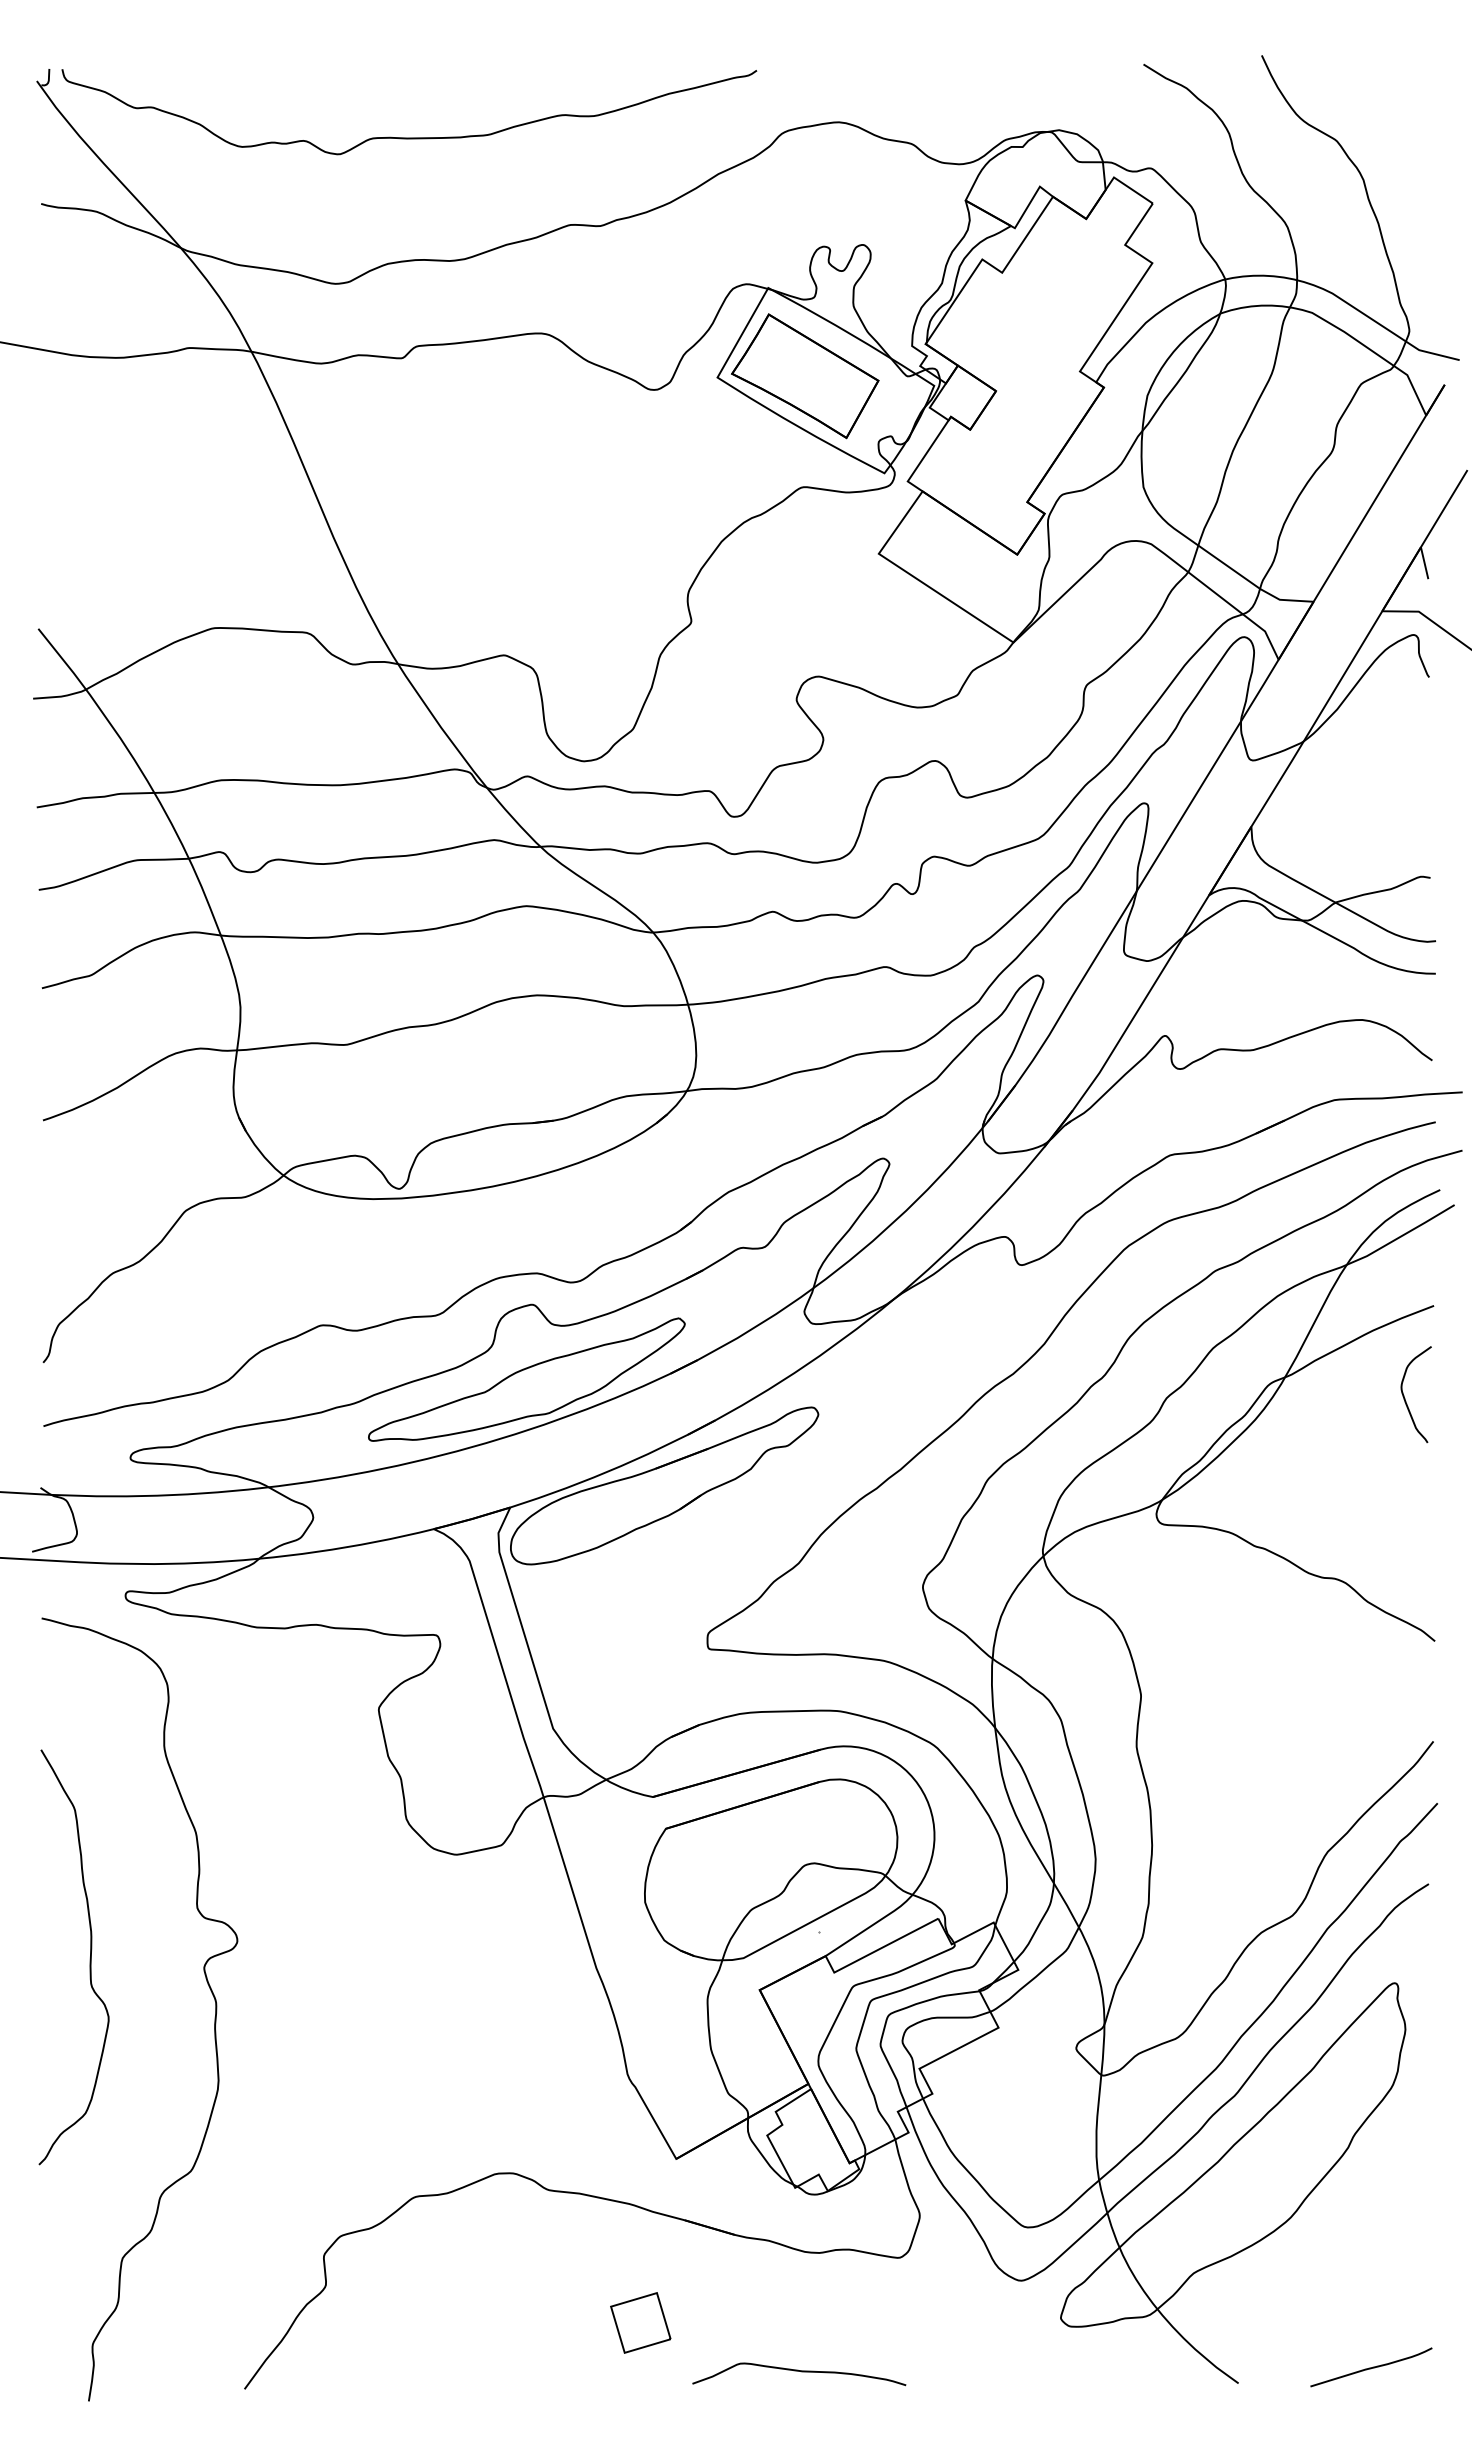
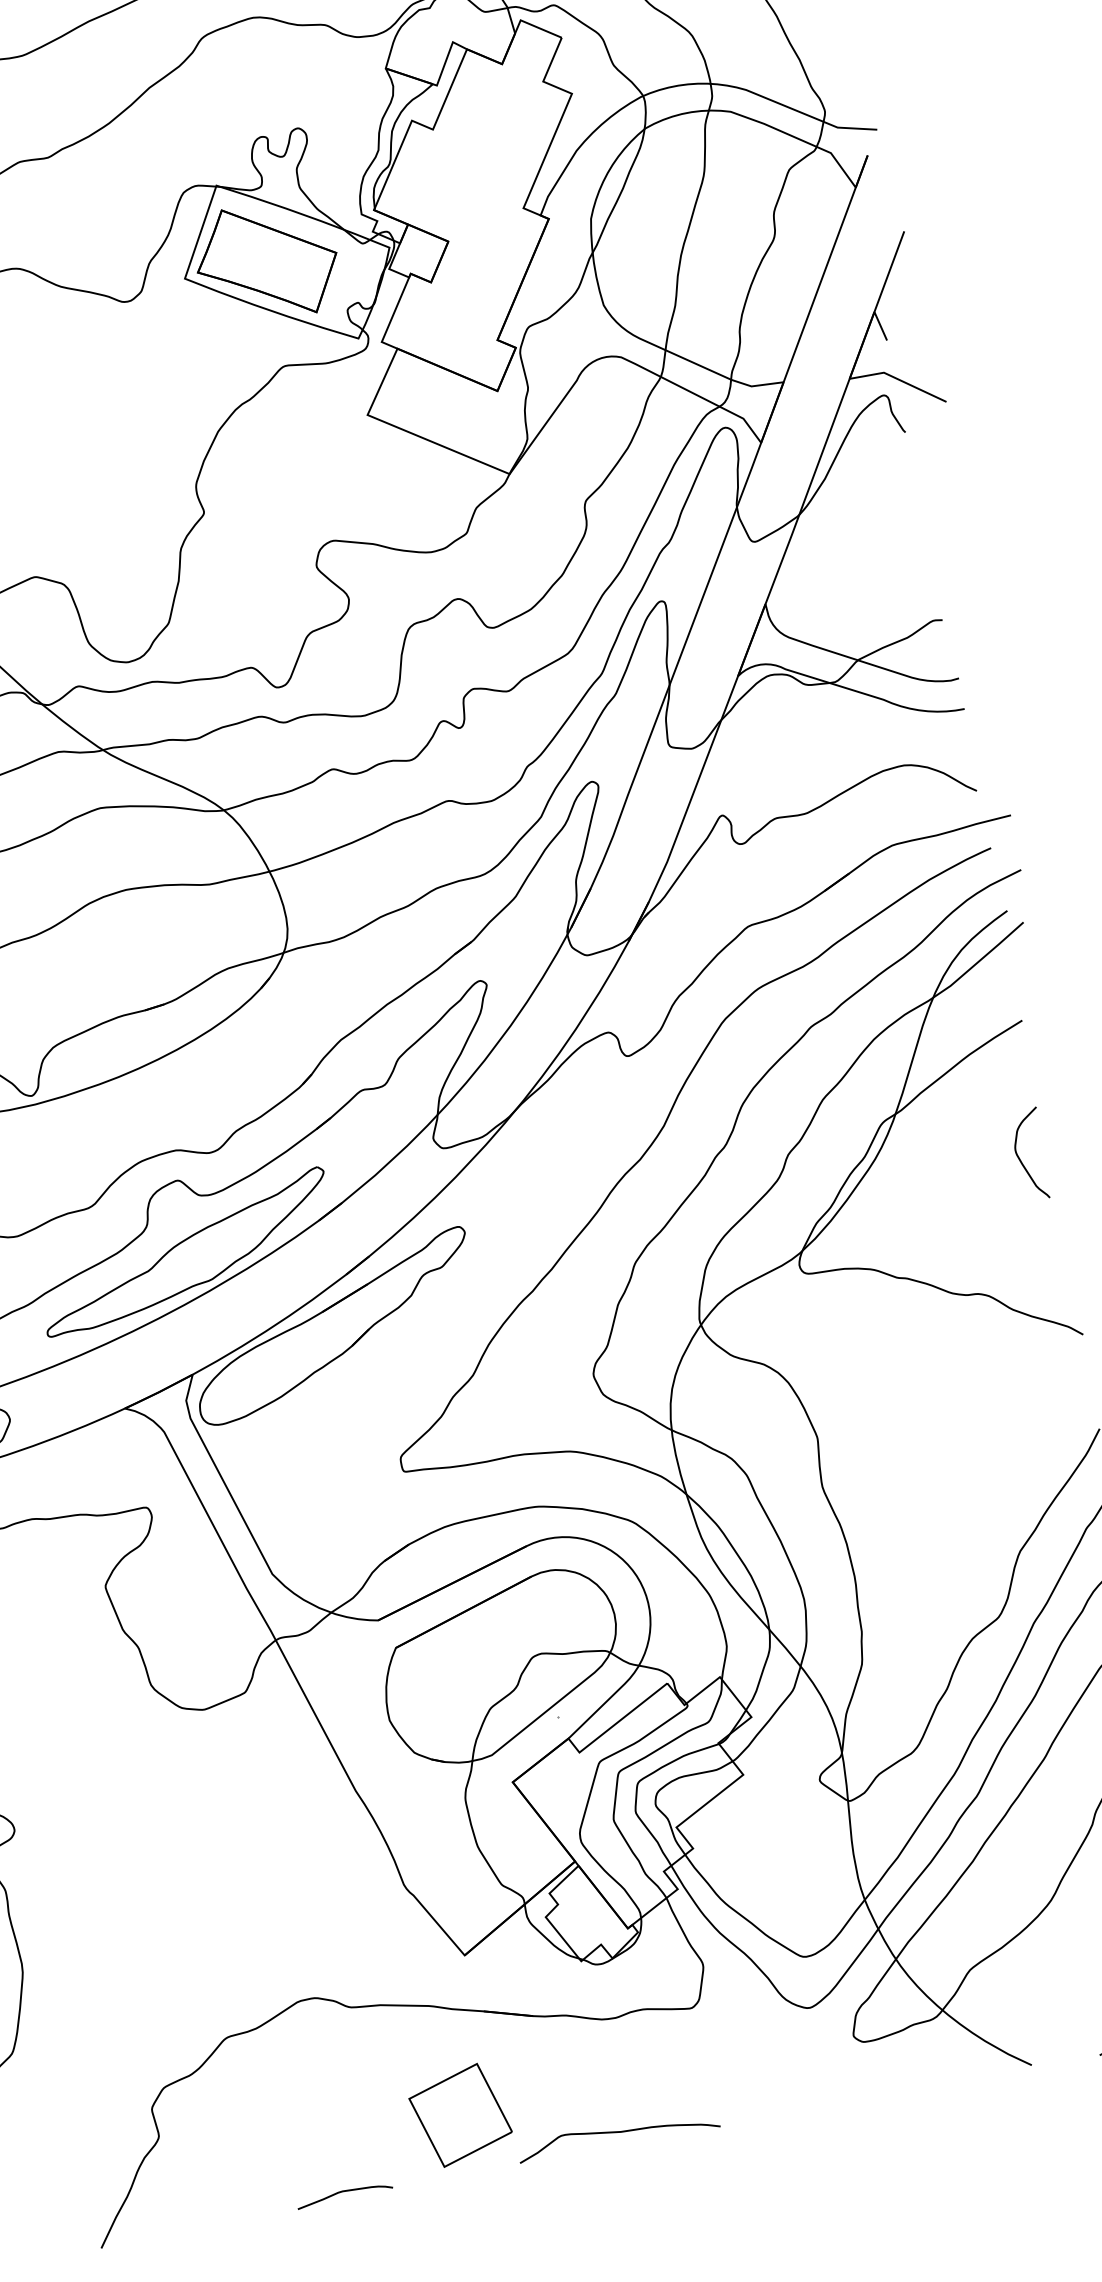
curve: (1405, 1398) -> (1021, 1160), moved
part: (640, 2322) -> (460, 2115), size x1.67
curve: (505, 2378) -> (343, 2191), added

